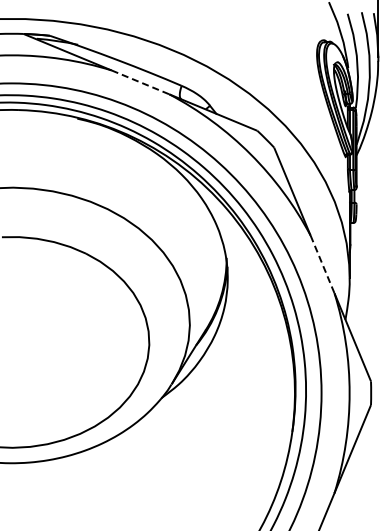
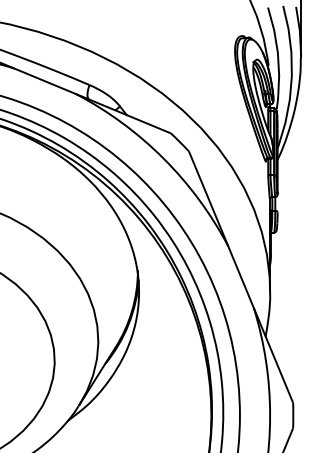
line: (140, 82) -> (45, 81), dashed -> solid
line: (322, 264) -> (240, 277), dashed -> solid

